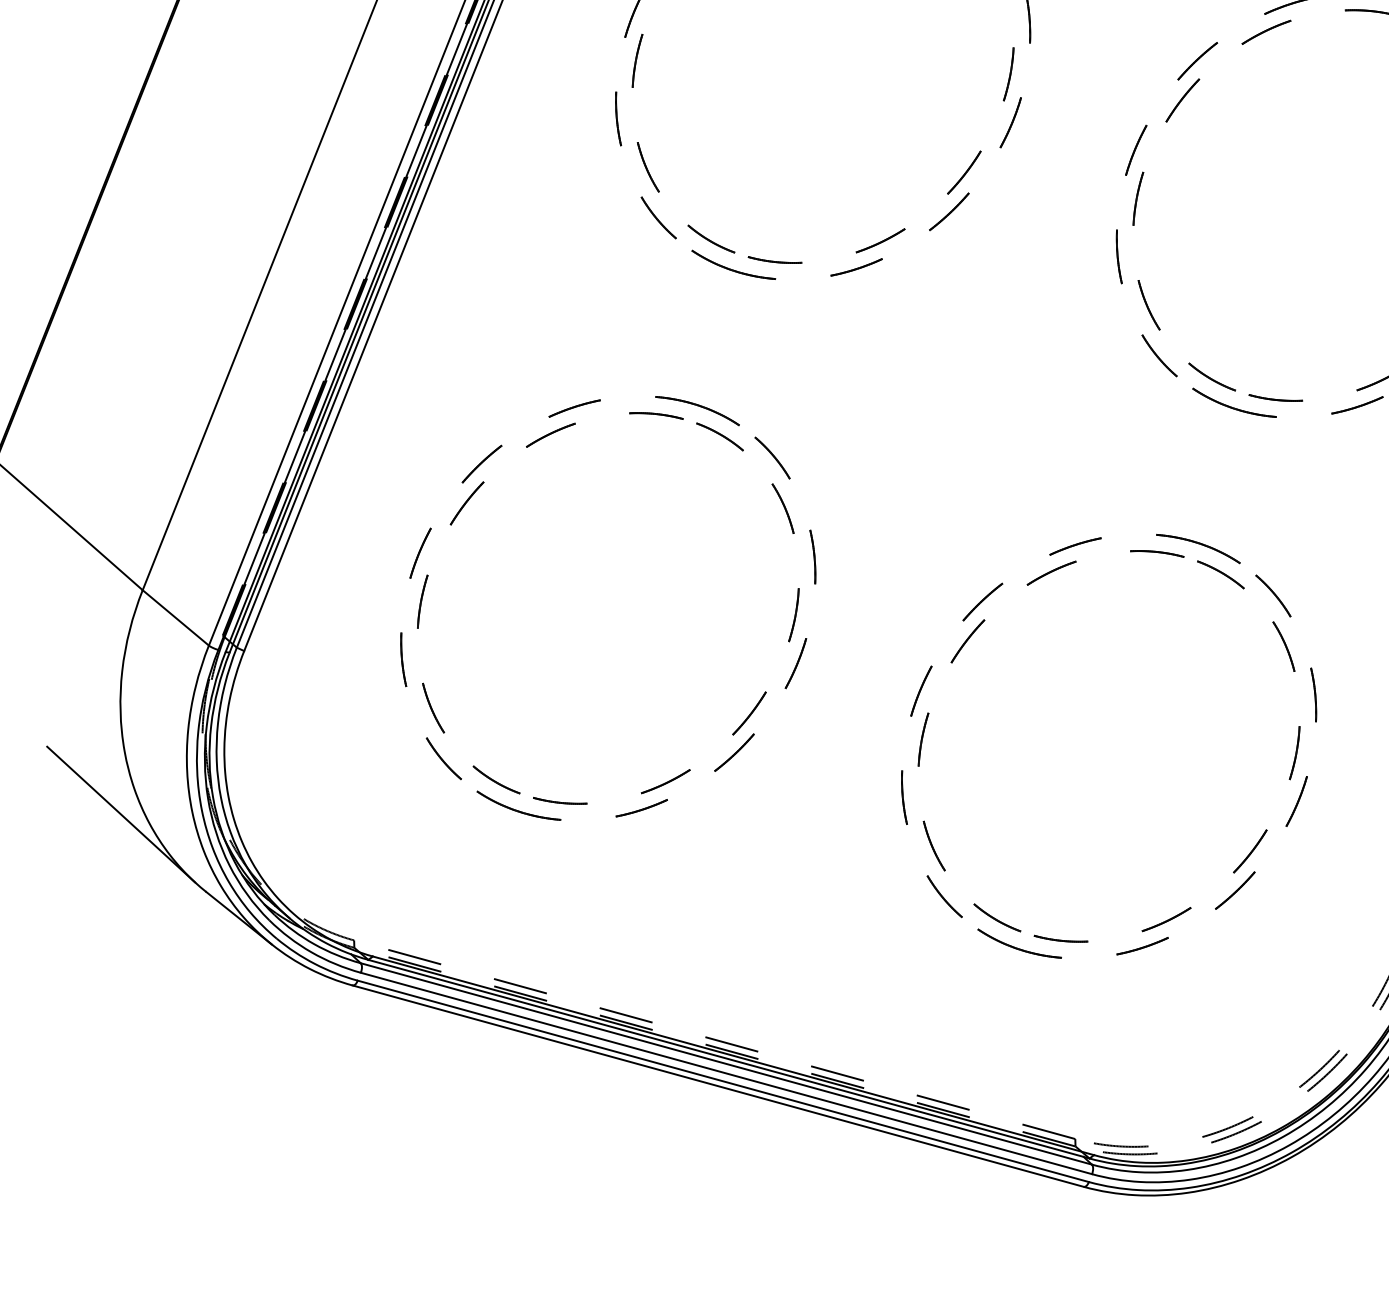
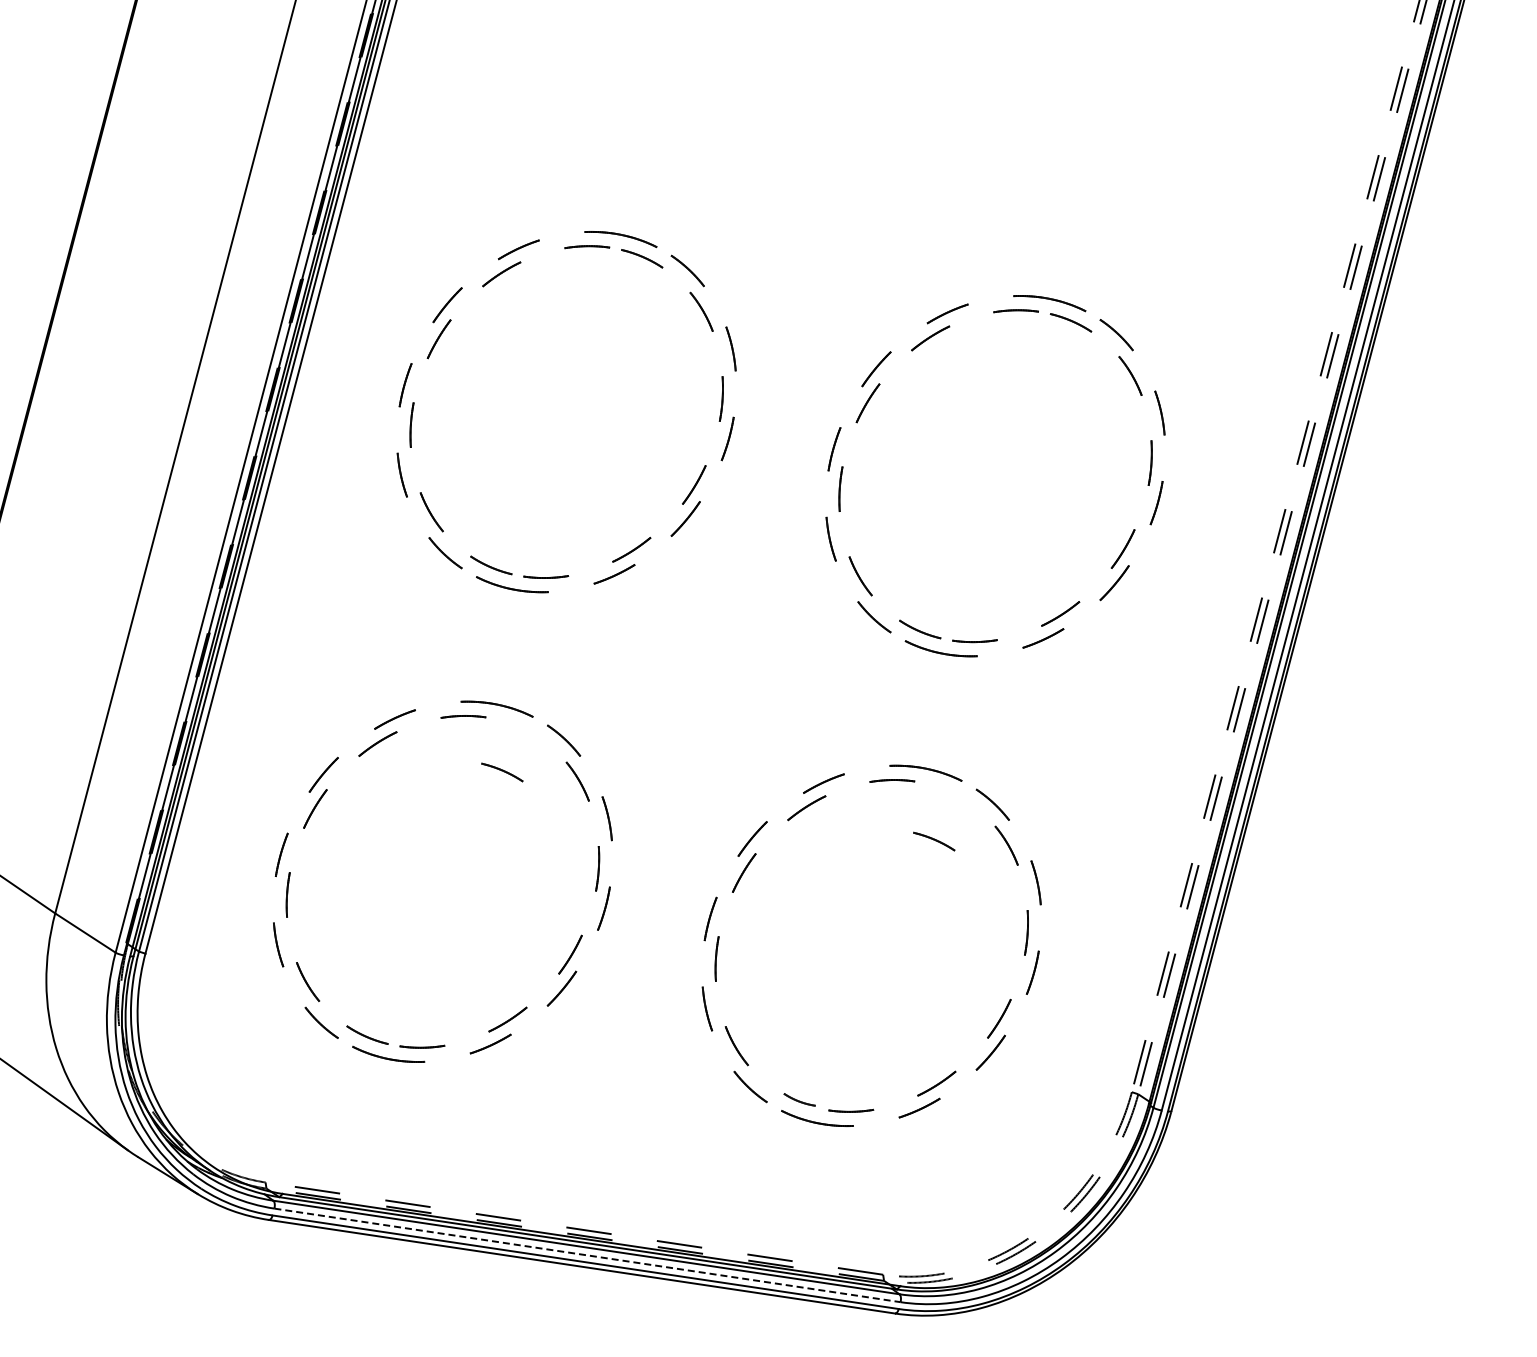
part: (720, 436) -> (502, 772), moved
part: (1221, 574) -> (934, 841), moved
part: (997, 916) -> (796, 1098), size x0.6
line: (726, 1073) -> (587, 1255), solid -> dashed

